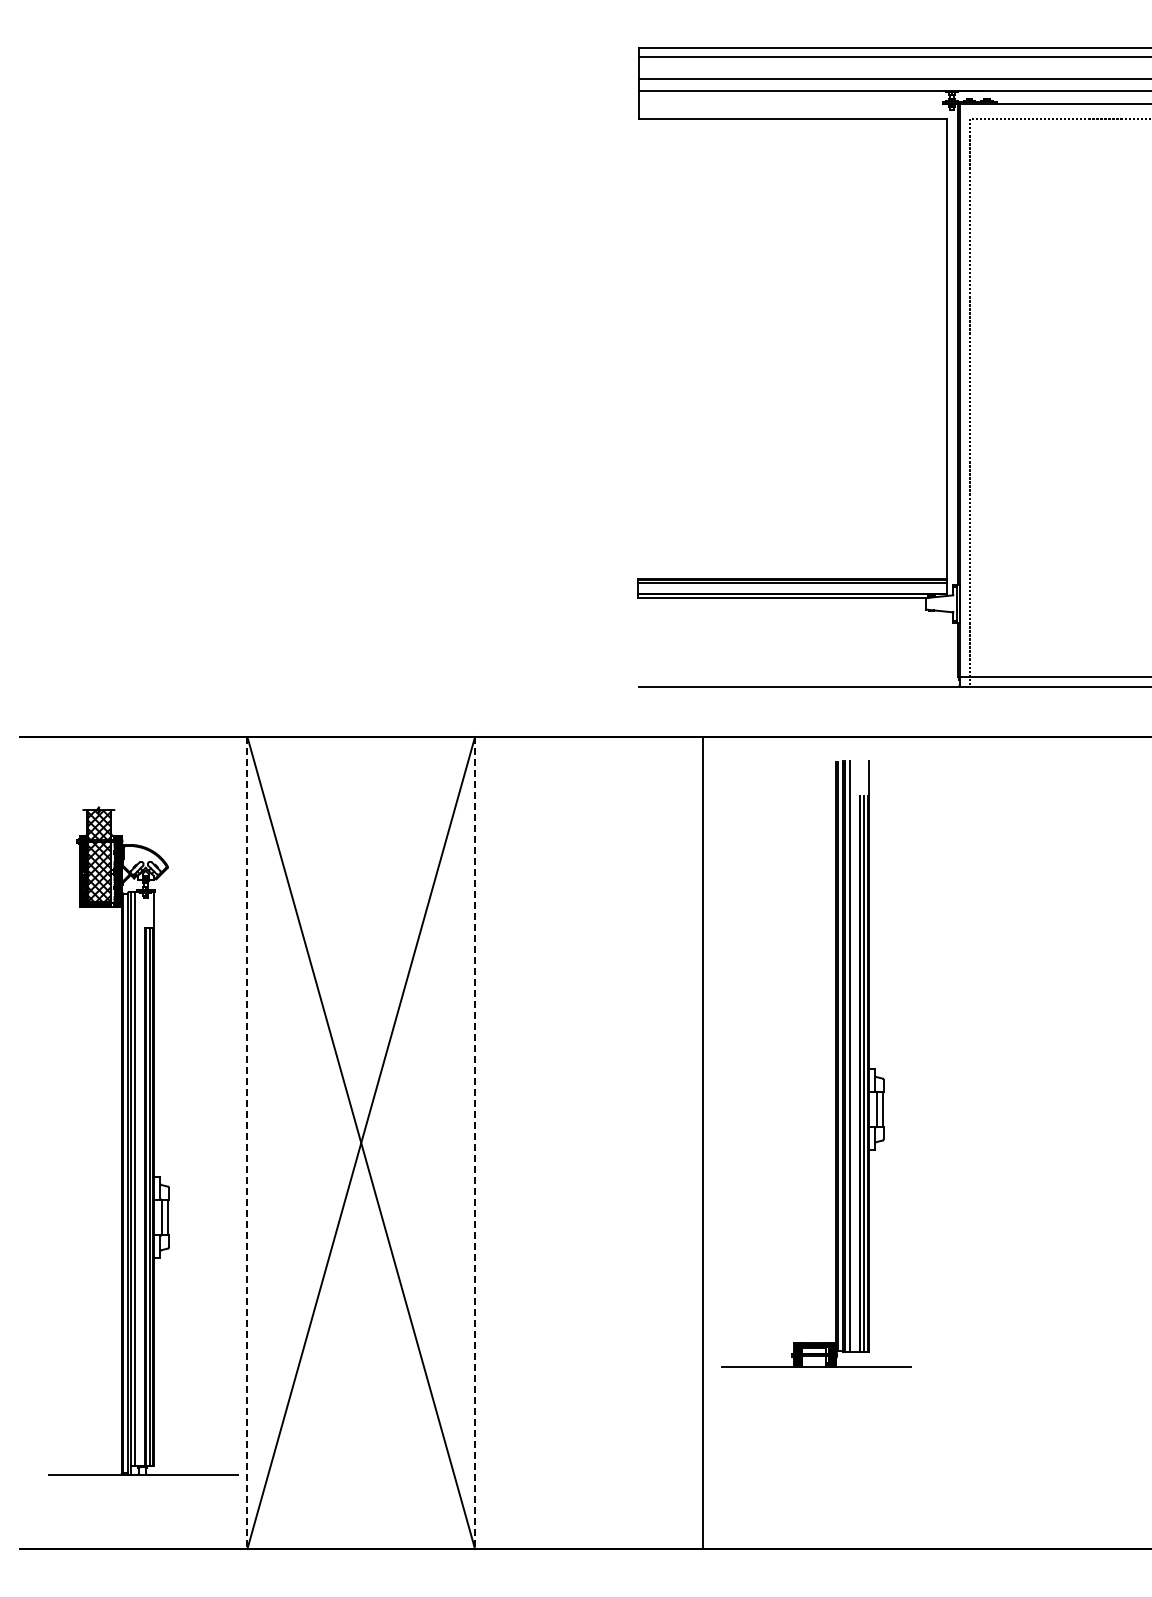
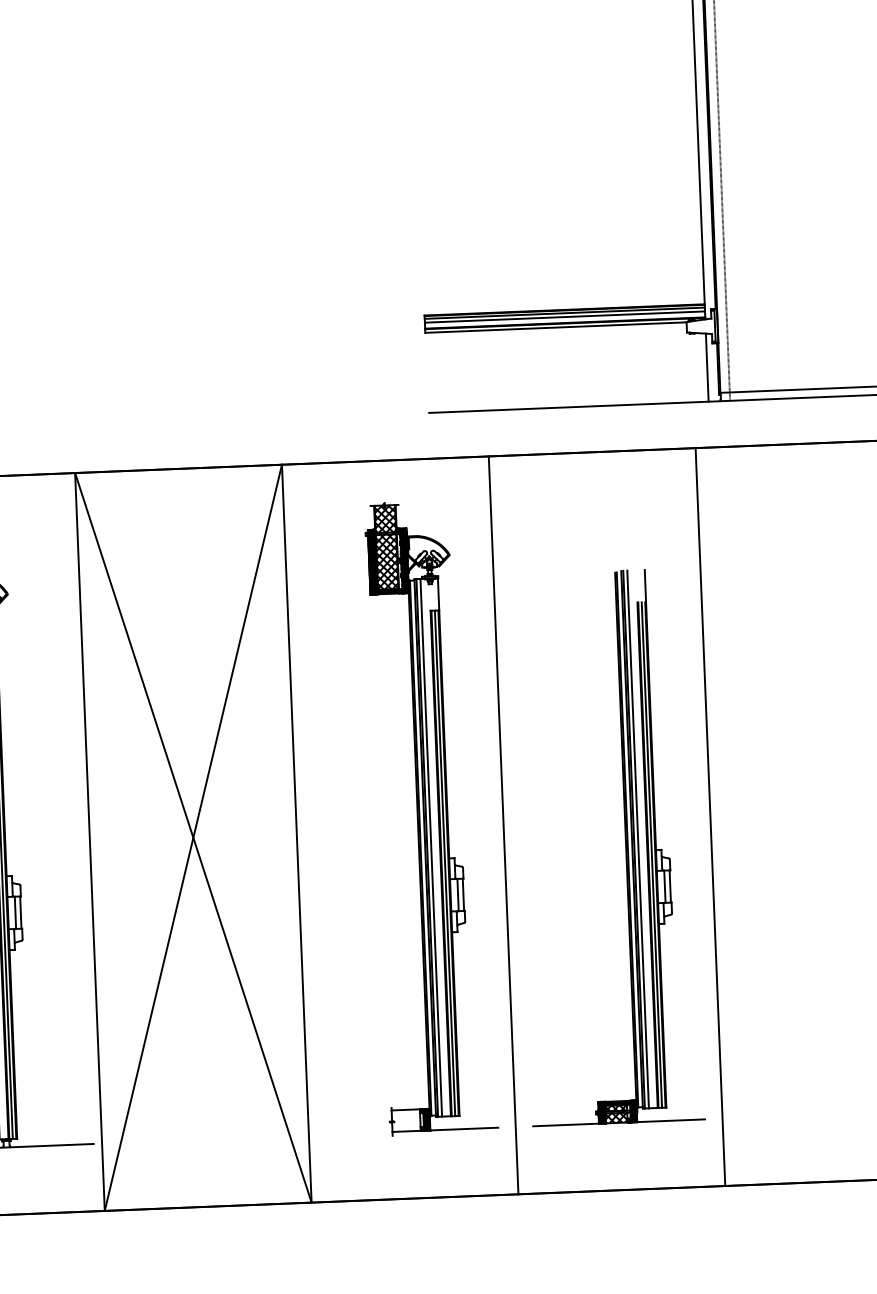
line: (792, 587) -> (564, 317), added
line: (946, 648) -> (707, 367), added
part: (835, 1063) -> (625, 846), moved
part: (623, 1131) -> (431, 817), added
line: (247, 1143) -> (90, 842), dashed -> solid
line: (475, 1143) -> (297, 834), dashed -> solid
line: (930, 1143) -> (710, 817), added

